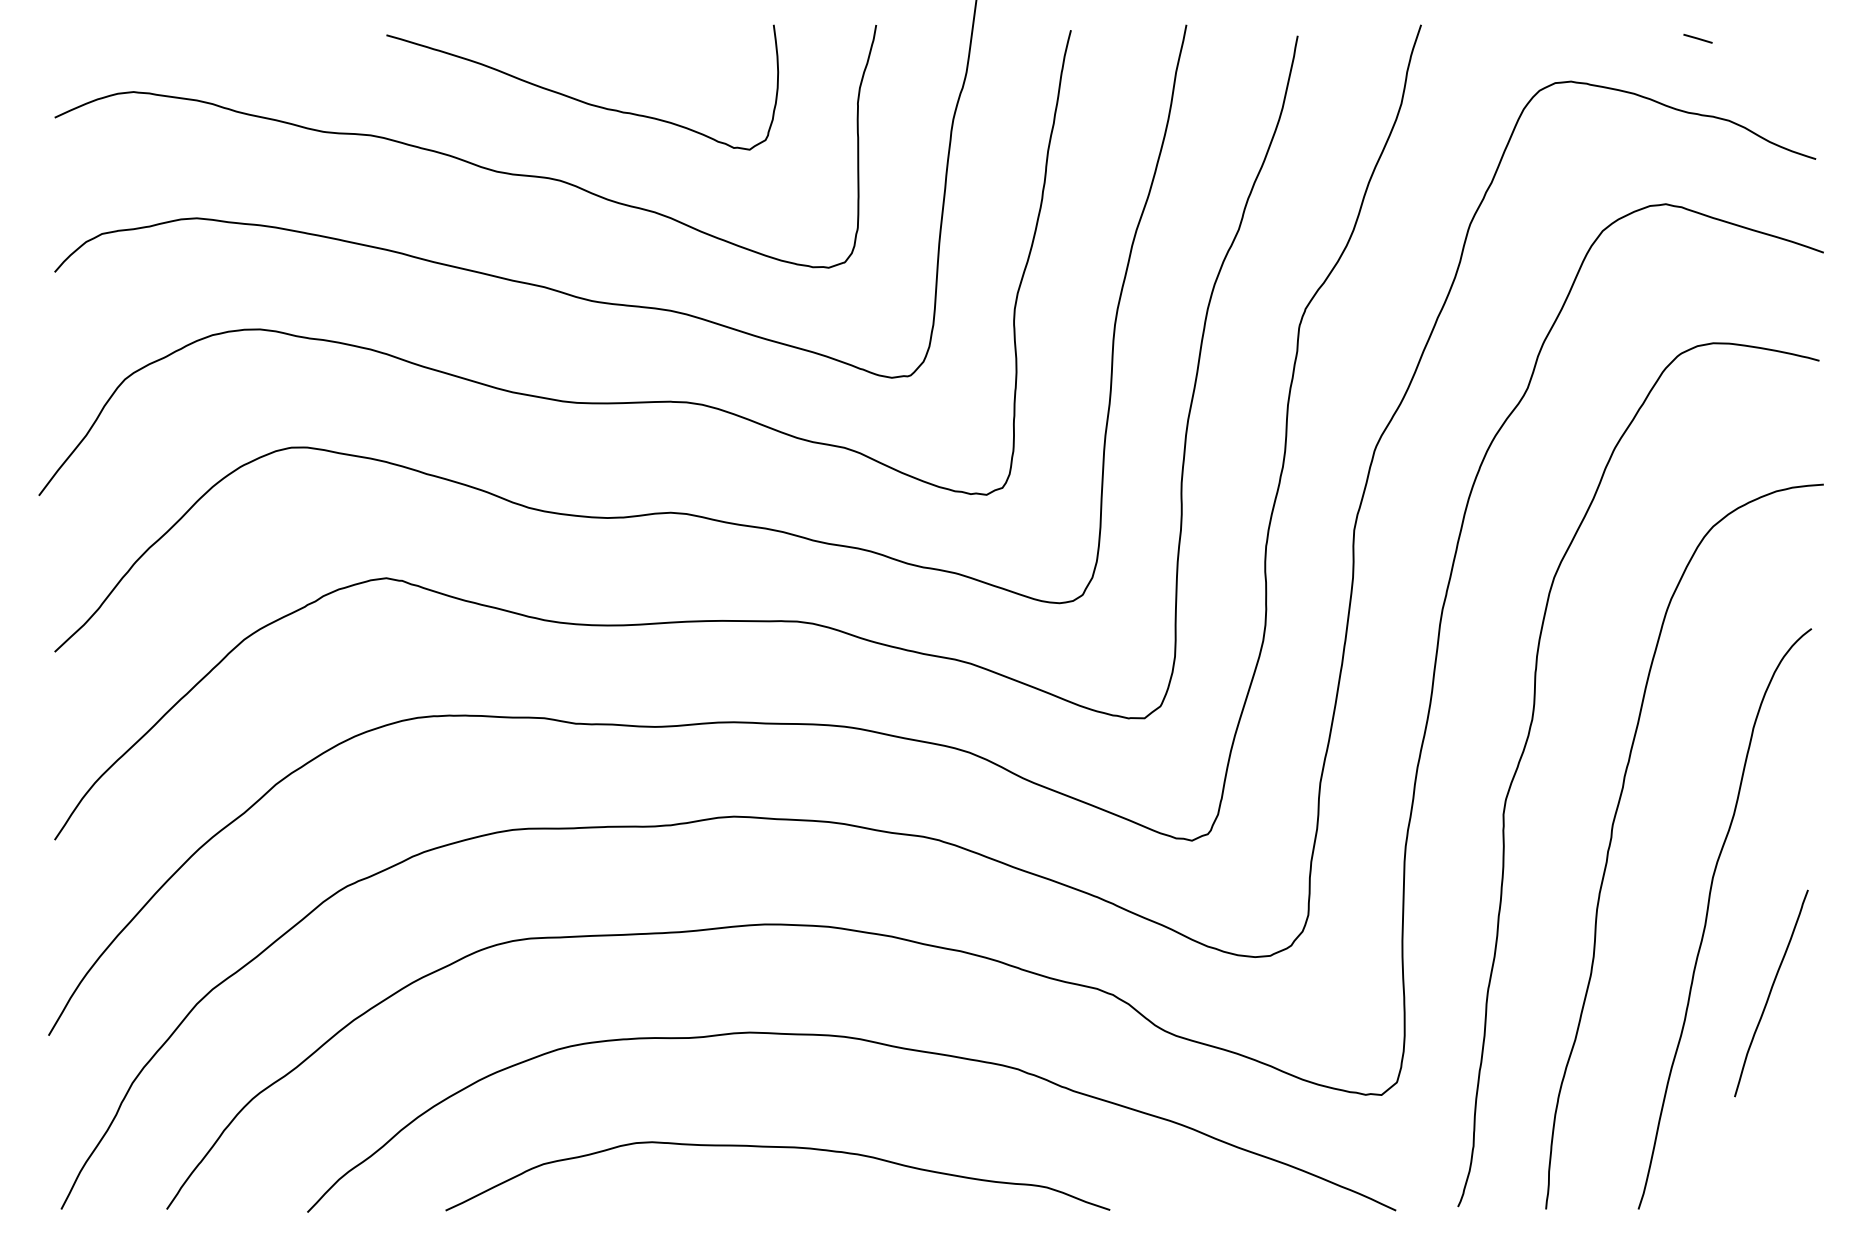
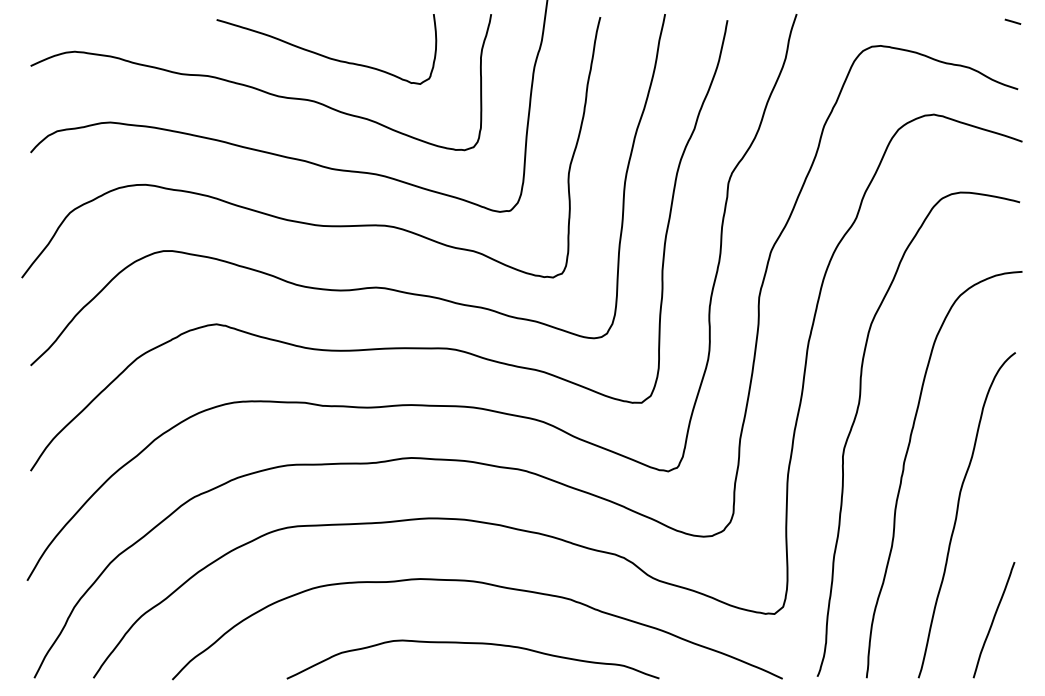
line: (1697, 38) -> (1012, 21), moved
curve: (1770, 994) -> (993, 620), moved
curve: (776, 1149) -> (472, 644), moved

